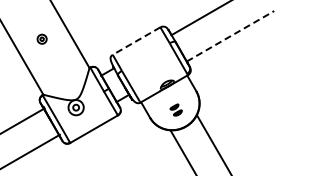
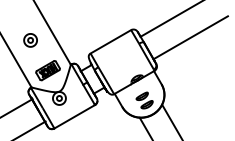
line: (230, 36) -> (190, 37), dashed -> solid
part: (41, 38) -> (29, 39), size x1.67
line: (136, 41) -> (110, 42), dashed -> solid
part: (62, 74) -> (47, 70), added
part: (175, 109) -> (143, 100), size x1.67

